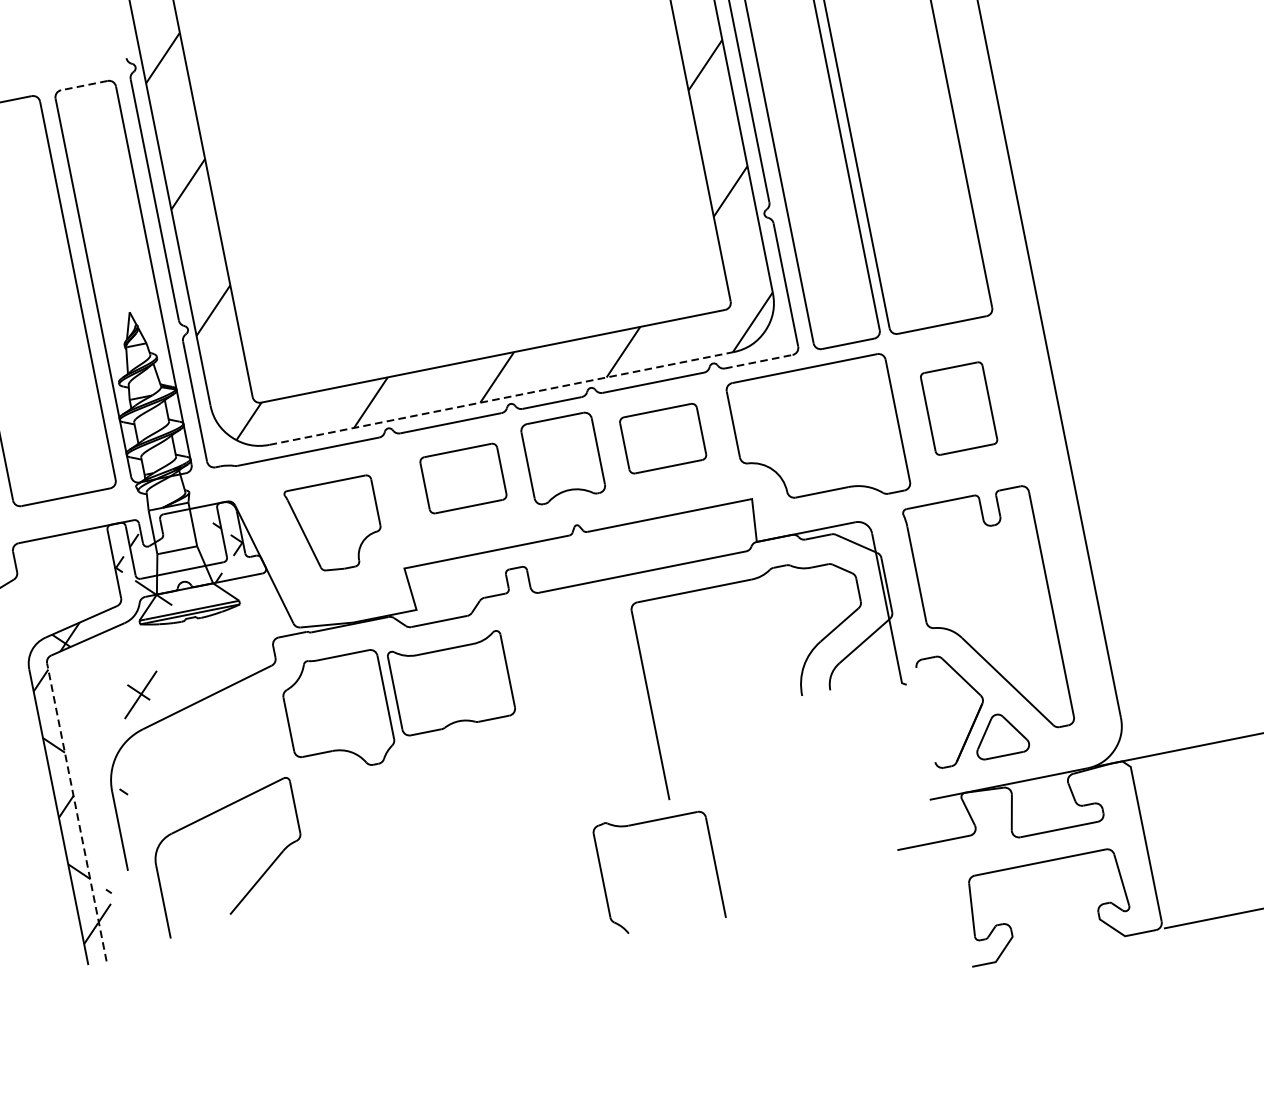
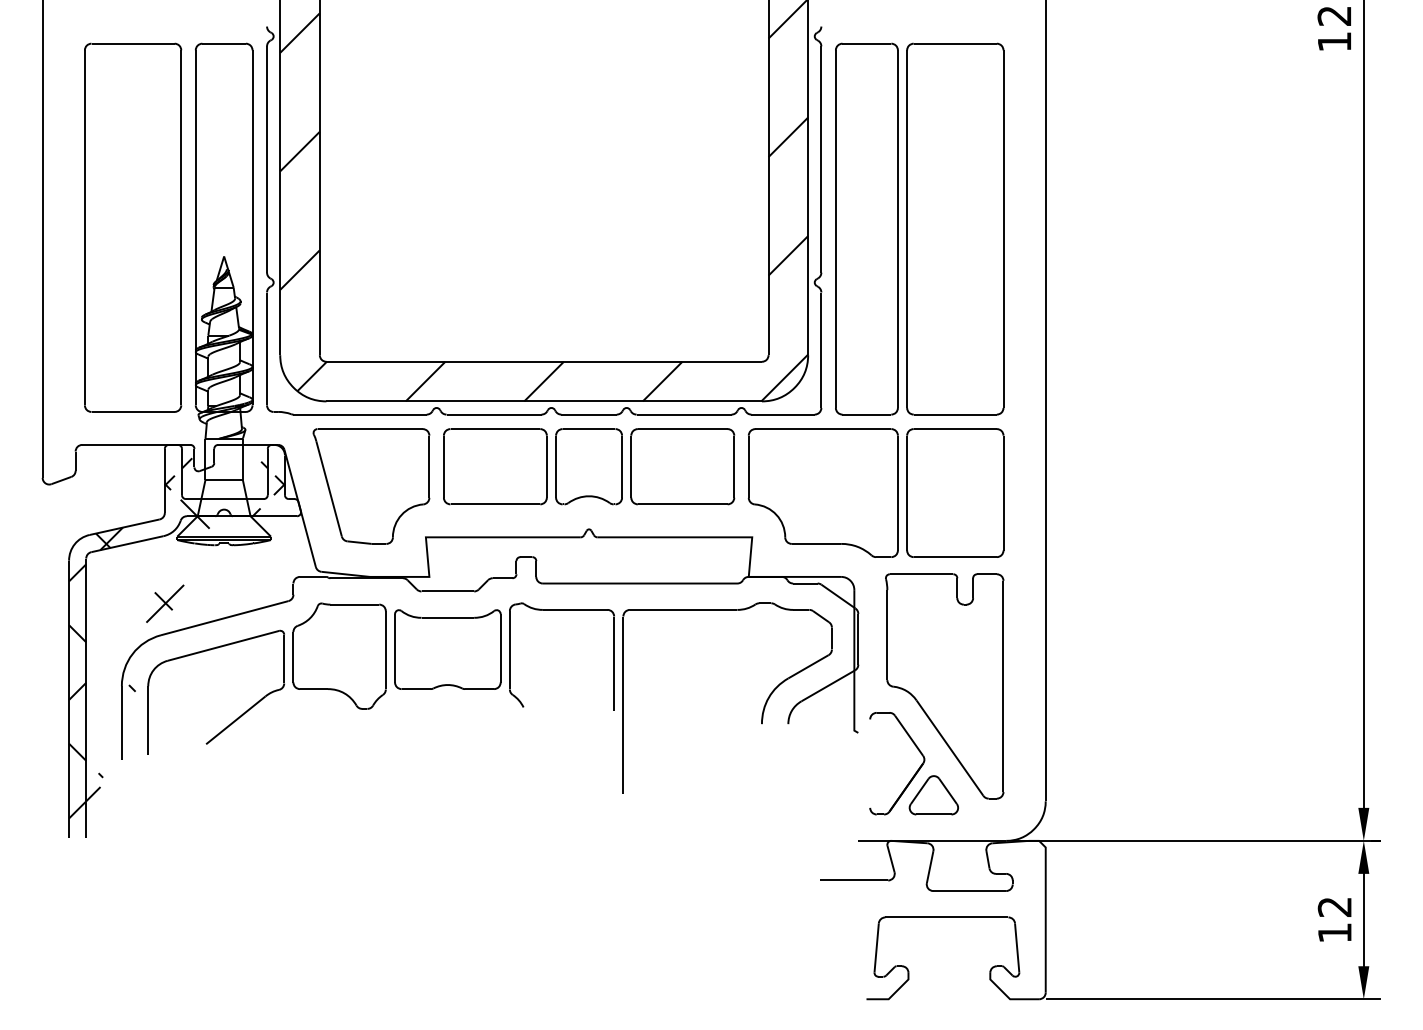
line: (84, 85) -> (224, 43), dashed -> solid
line: (759, 361) -> (783, 414), dashed -> solid
line: (501, 398) -> (544, 401), dashed -> solid
part: (959, 408) -> (955, 492), size x1.67
part: (662, 438) -> (682, 466), size x1.43
part: (463, 478) -> (495, 466), size x1.43
part: (335, 525) -> (371, 486), size x1.43
line: (77, 812) -> (86, 698), dashed -> solid
part: (648, 822) -> (561, 610), moved
part: (257, 879) -> (237, 717), moved

